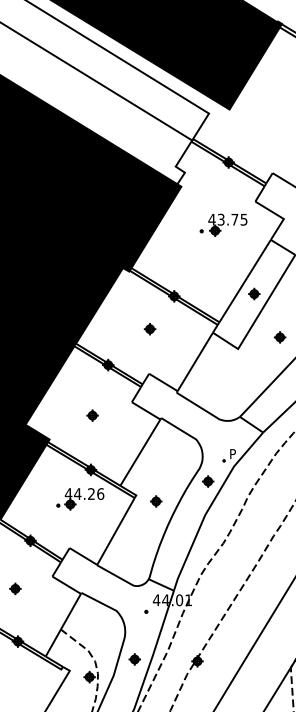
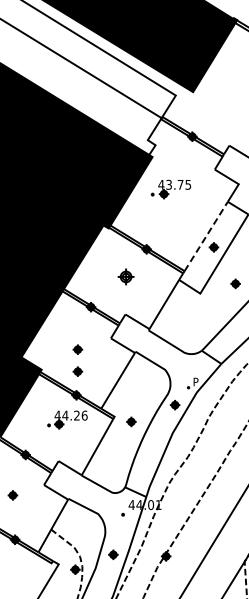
part: (222, 225) -> (170, 189), moved
line: (245, 281) -> (206, 236), solid -> dashed
part: (150, 328) -> (126, 276), size x1.6
part: (92, 441) -> (77, 371), added

